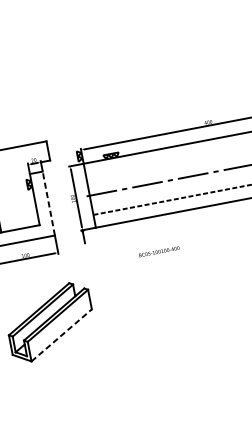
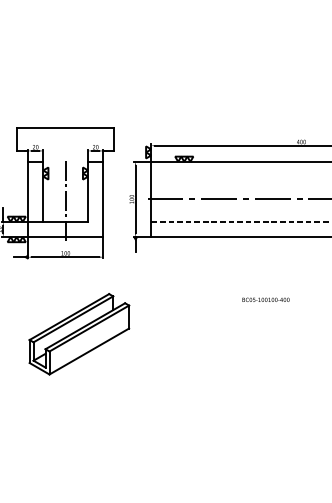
line: (49, 203) -> (103, 199), dashed -> solid
line: (16, 209) -> (65, 199), added
text: (158, 251) -> (265, 299), moved
line: (61, 335) -> (89, 351), dashed -> solid

